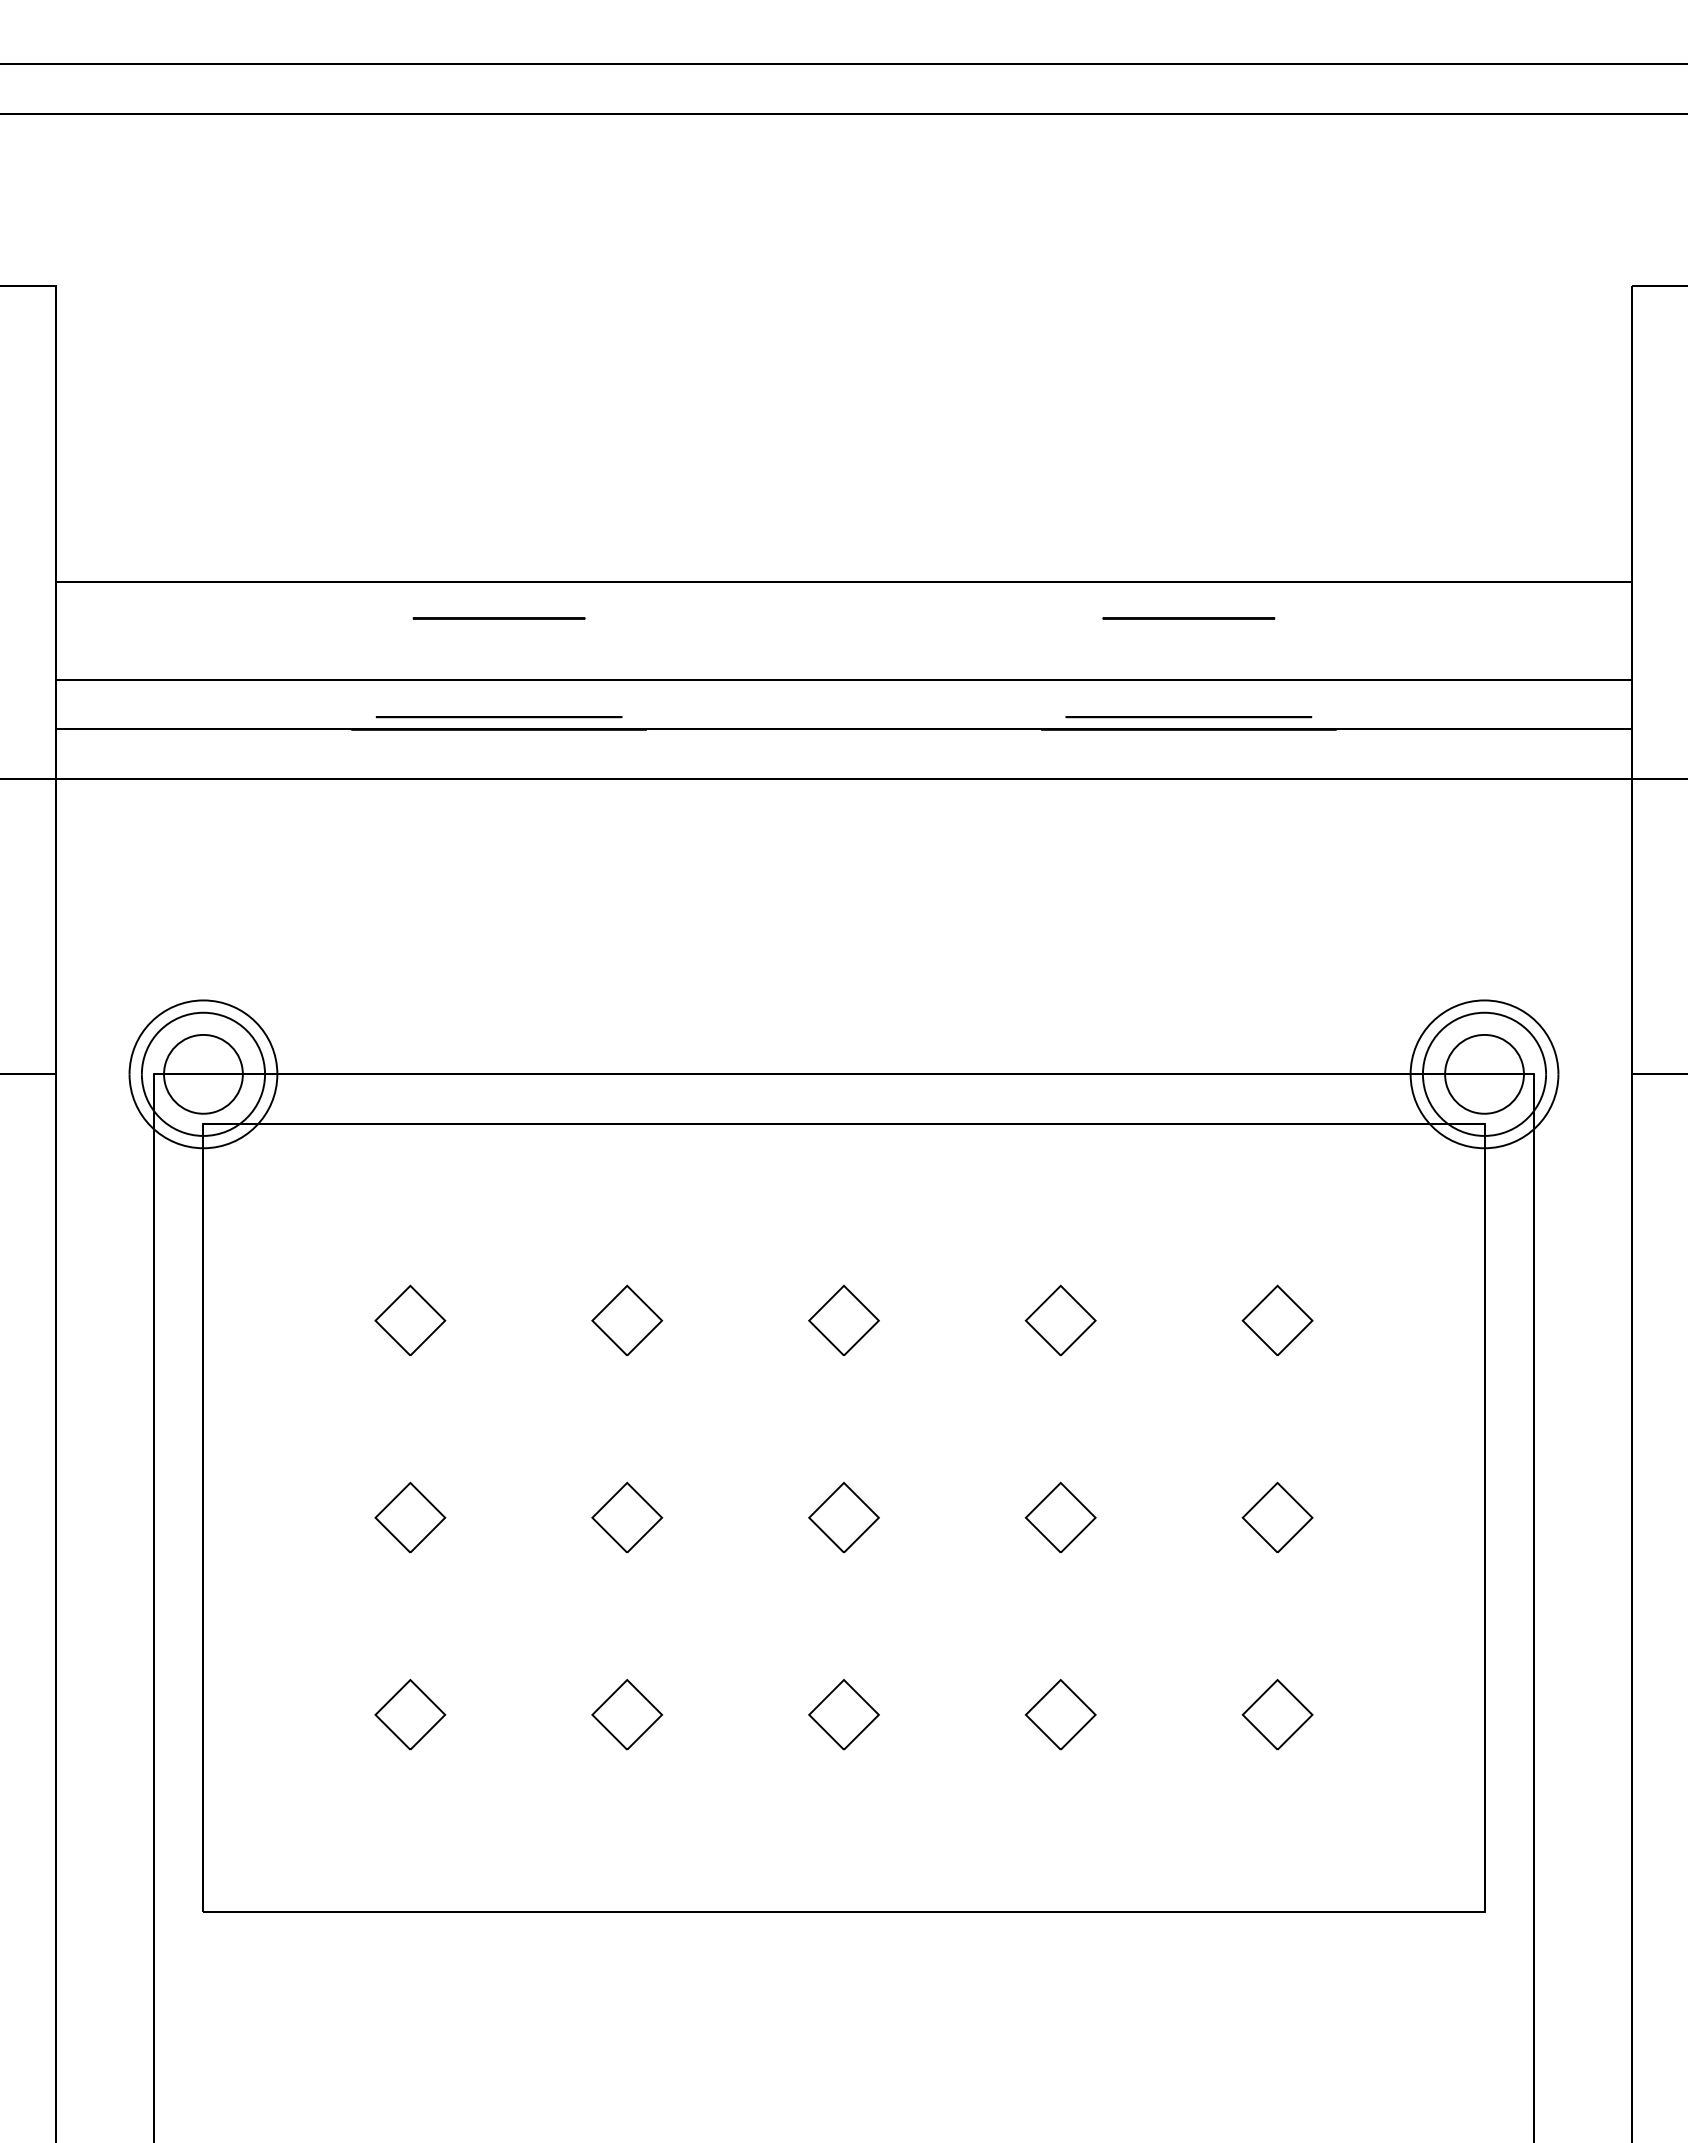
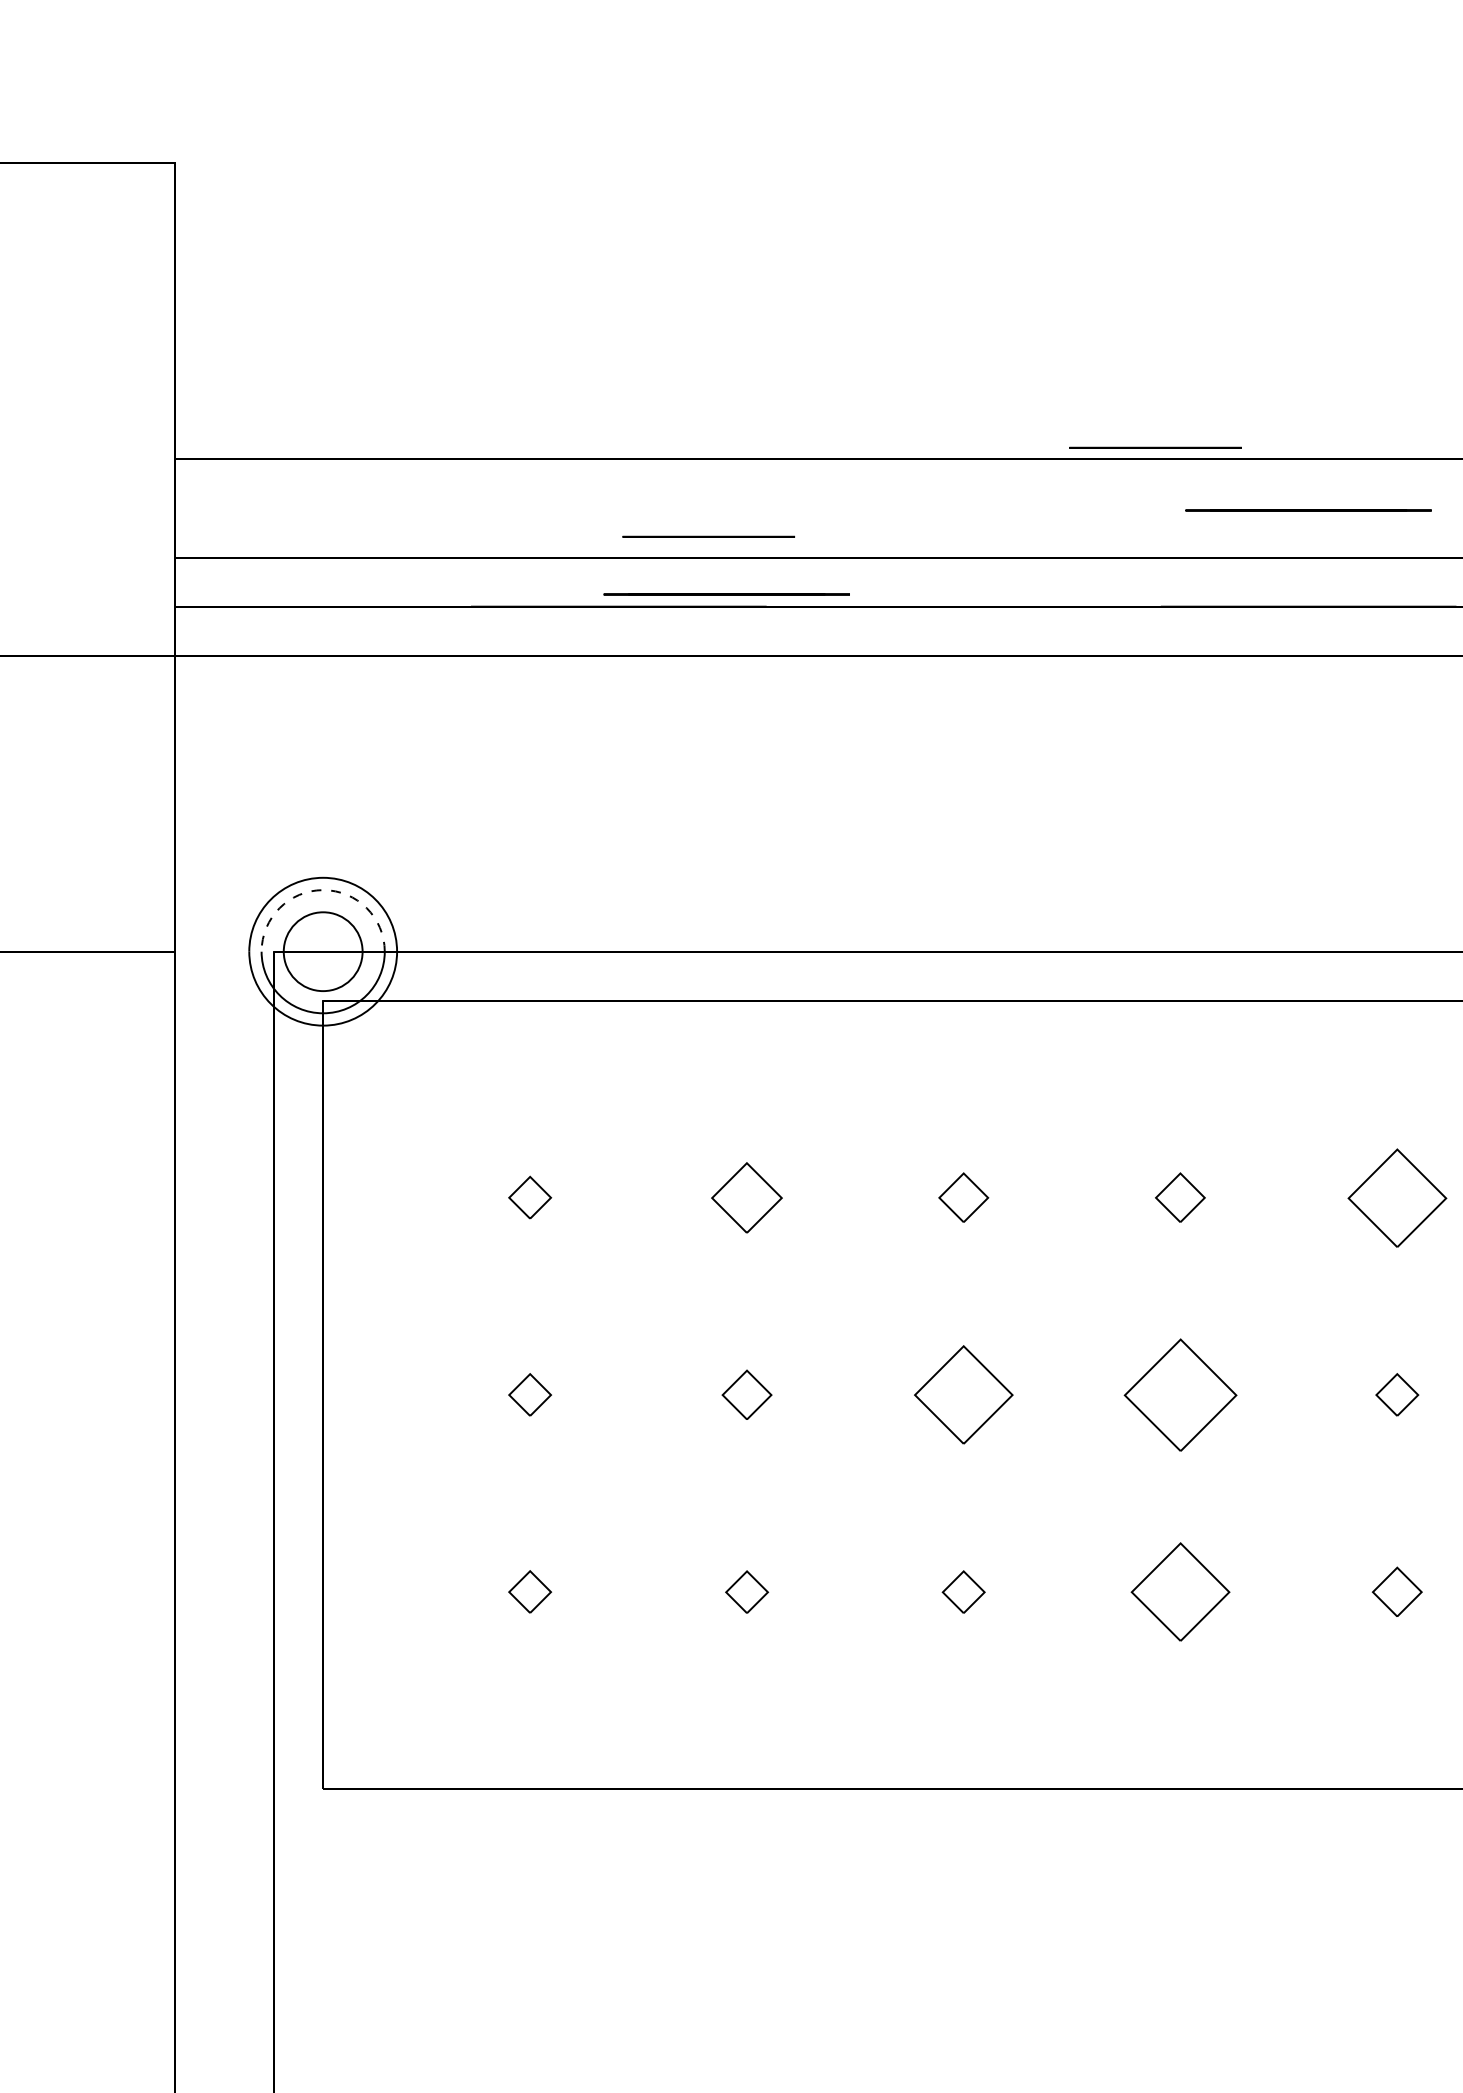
circle: (498, 618) -> (708, 536), moved
circle: (1188, 618) -> (1155, 447), moved
line: (498, 717) -> (726, 594), moved
line: (1188, 717) -> (1308, 510), moved
arc: (203, 1012) -> (323, 889), solid -> dashed
part: (410, 1319) -> (530, 1196), size x0.6
part: (843, 1319) -> (963, 1196), size x0.7
part: (1060, 1319) -> (1180, 1196), size x0.7
part: (1277, 1319) -> (1397, 1196), size x1.4
part: (410, 1517) -> (530, 1394), size x0.6
part: (627, 1517) -> (747, 1394), size x0.7
part: (843, 1517) -> (963, 1394), size x1.4
part: (1060, 1517) -> (1180, 1394), size x1.6
part: (1277, 1517) -> (1397, 1394), size x0.6
part: (410, 1714) -> (530, 1591), size x0.6
part: (627, 1714) -> (747, 1591), size x0.6
part: (843, 1714) -> (963, 1591), size x0.6
part: (1060, 1714) -> (1180, 1591), size x1.4
part: (1277, 1714) -> (1397, 1591), size x0.7

